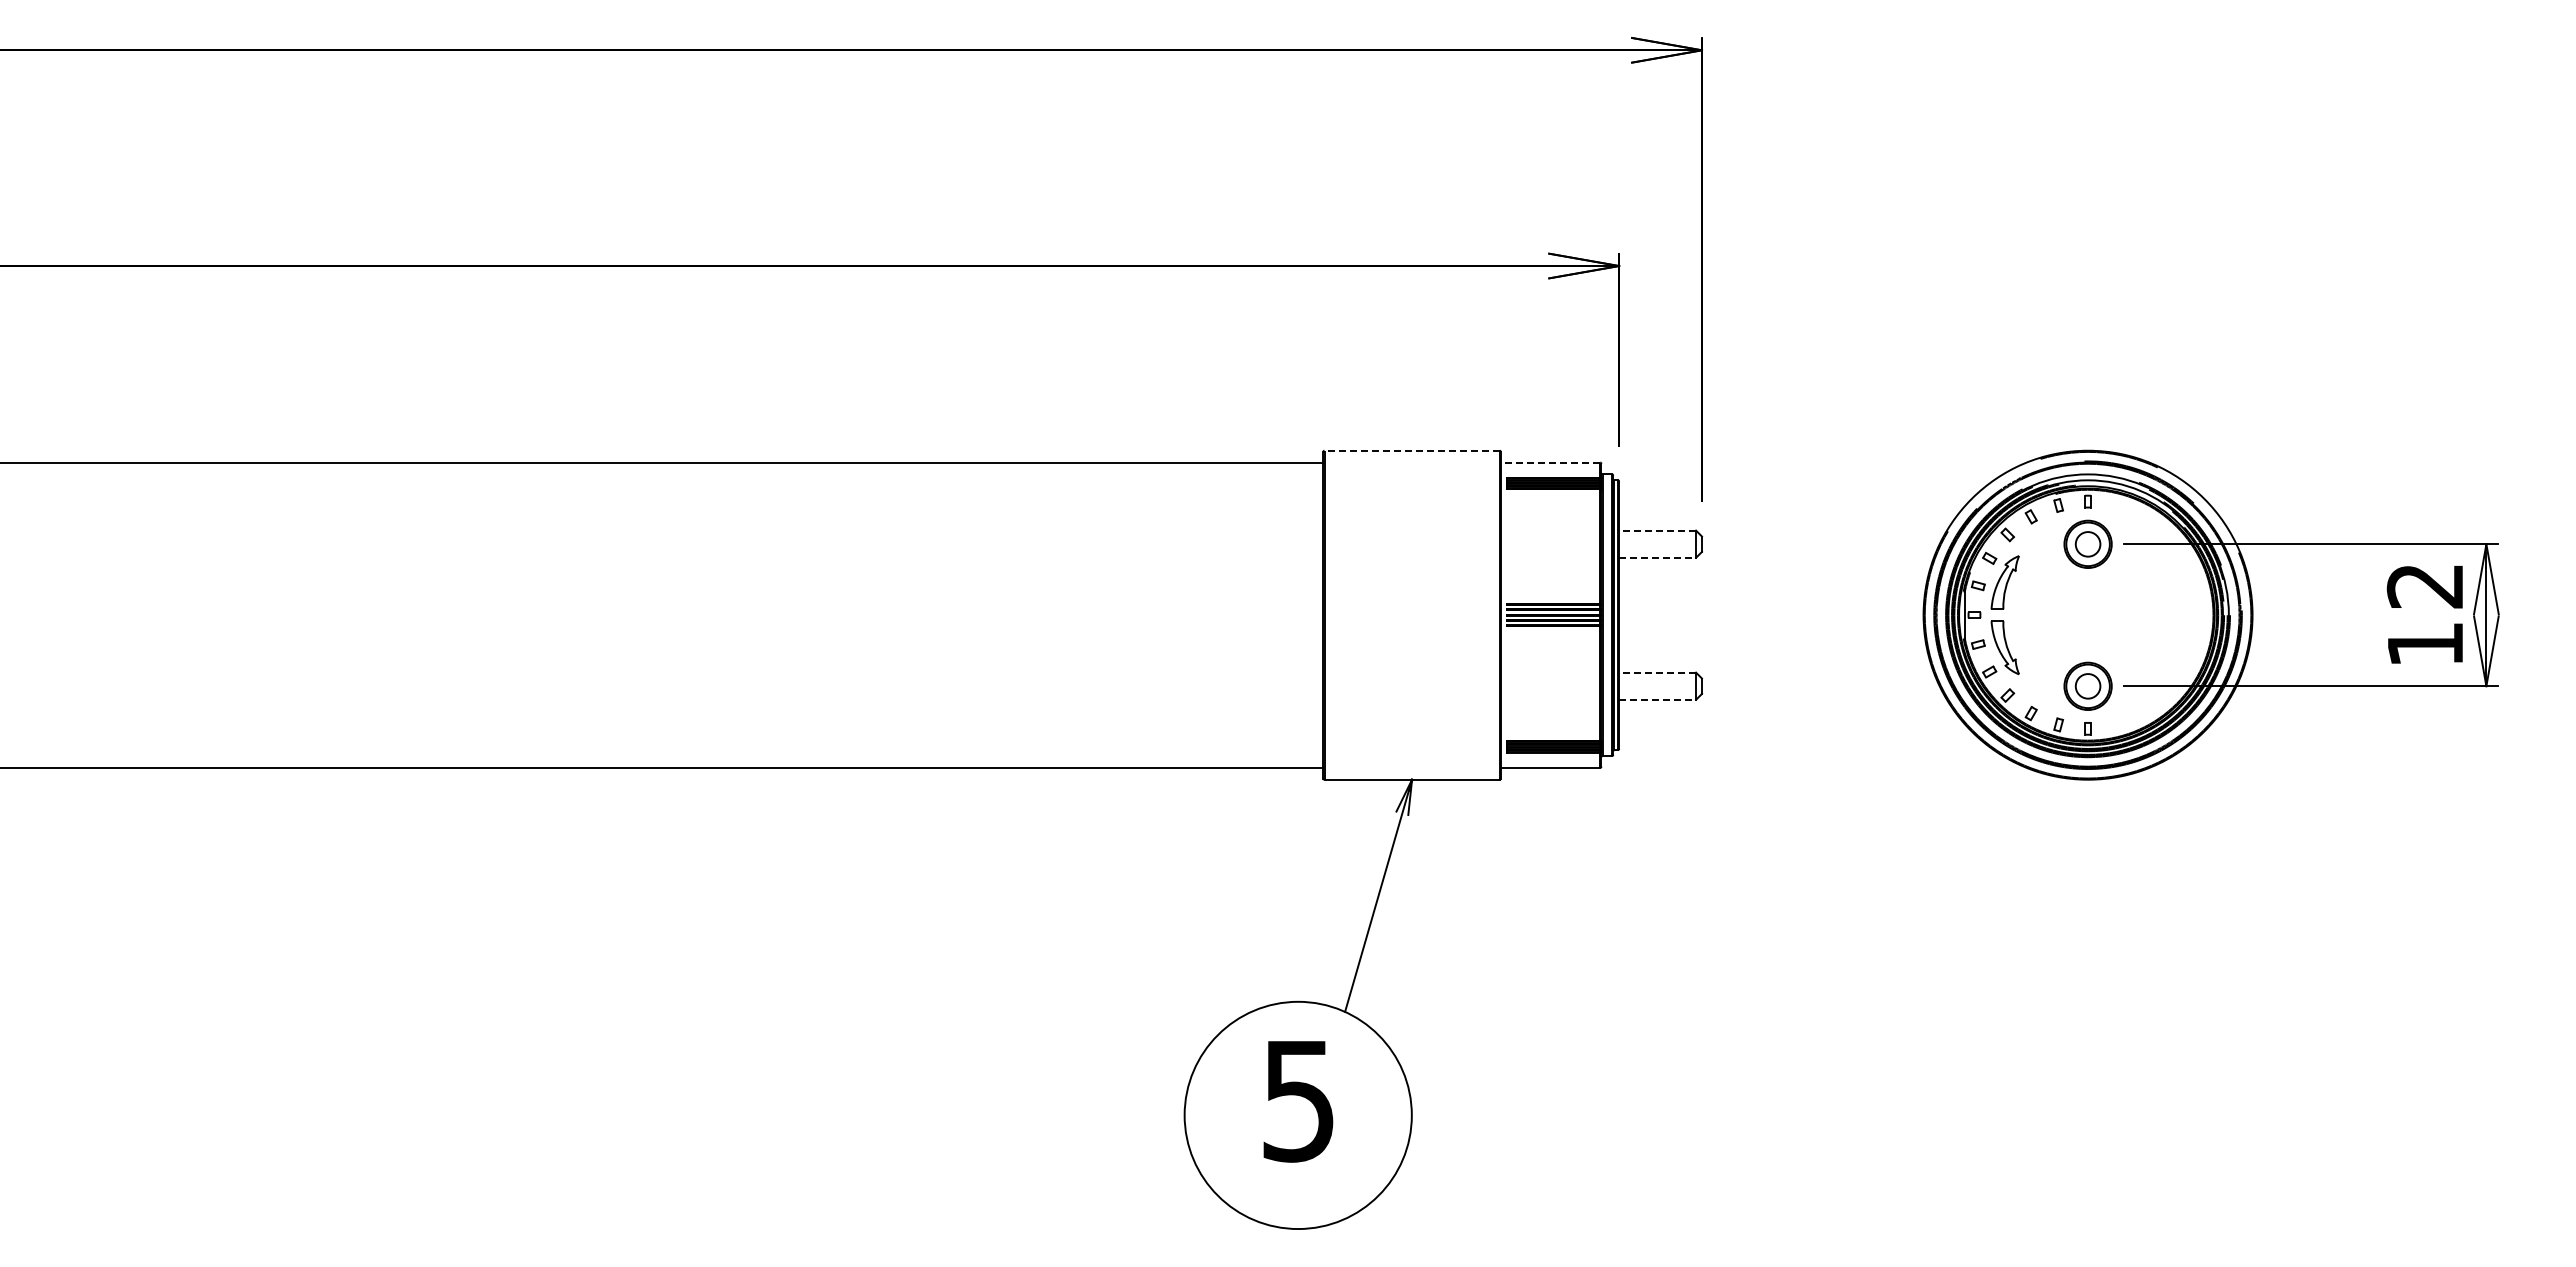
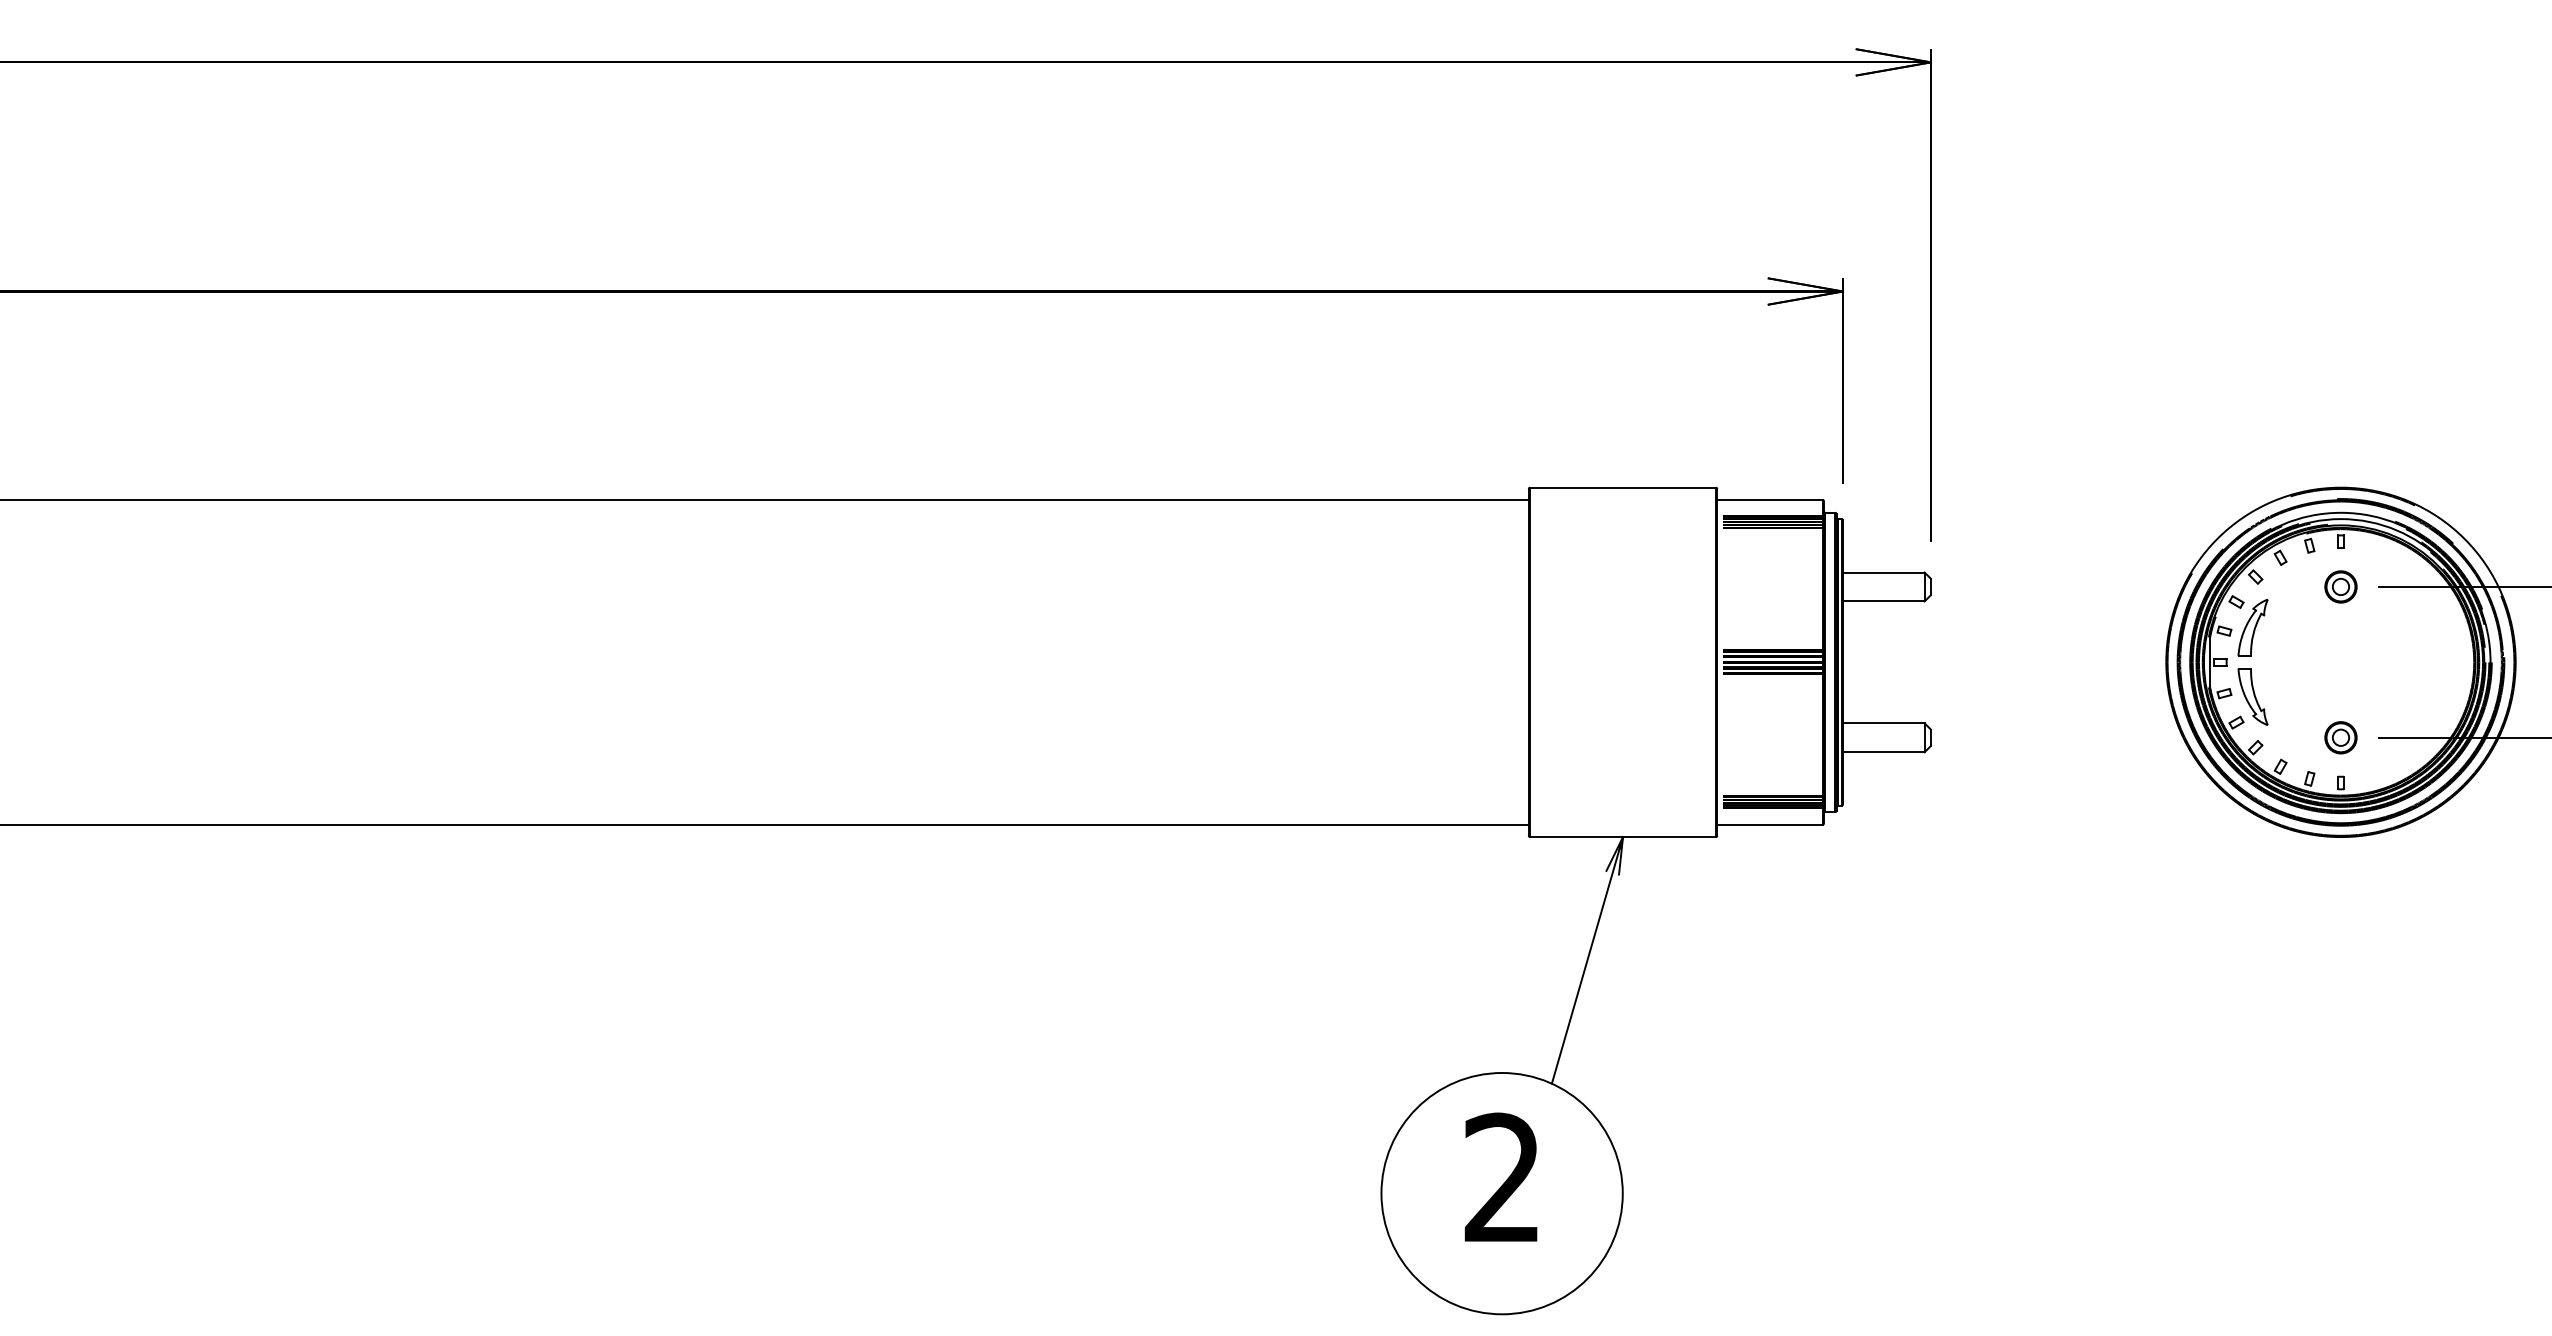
line: (1412, 450) -> (1623, 487), dashed -> solid
line: (1550, 462) -> (1770, 500), dashed -> solid
line: (1657, 530) -> (1883, 572), dashed -> solid
part: (2087, 543) -> (2340, 586), size x0.62
line: (1658, 557) -> (1884, 601), dashed -> solid
line: (1657, 672) -> (1883, 723), dashed -> solid
part: (2087, 685) -> (2340, 737), size x0.62
line: (1658, 699) -> (1884, 751), dashed -> solid
text: (1298, 1100) -> (1502, 1177), 5 -> 2

